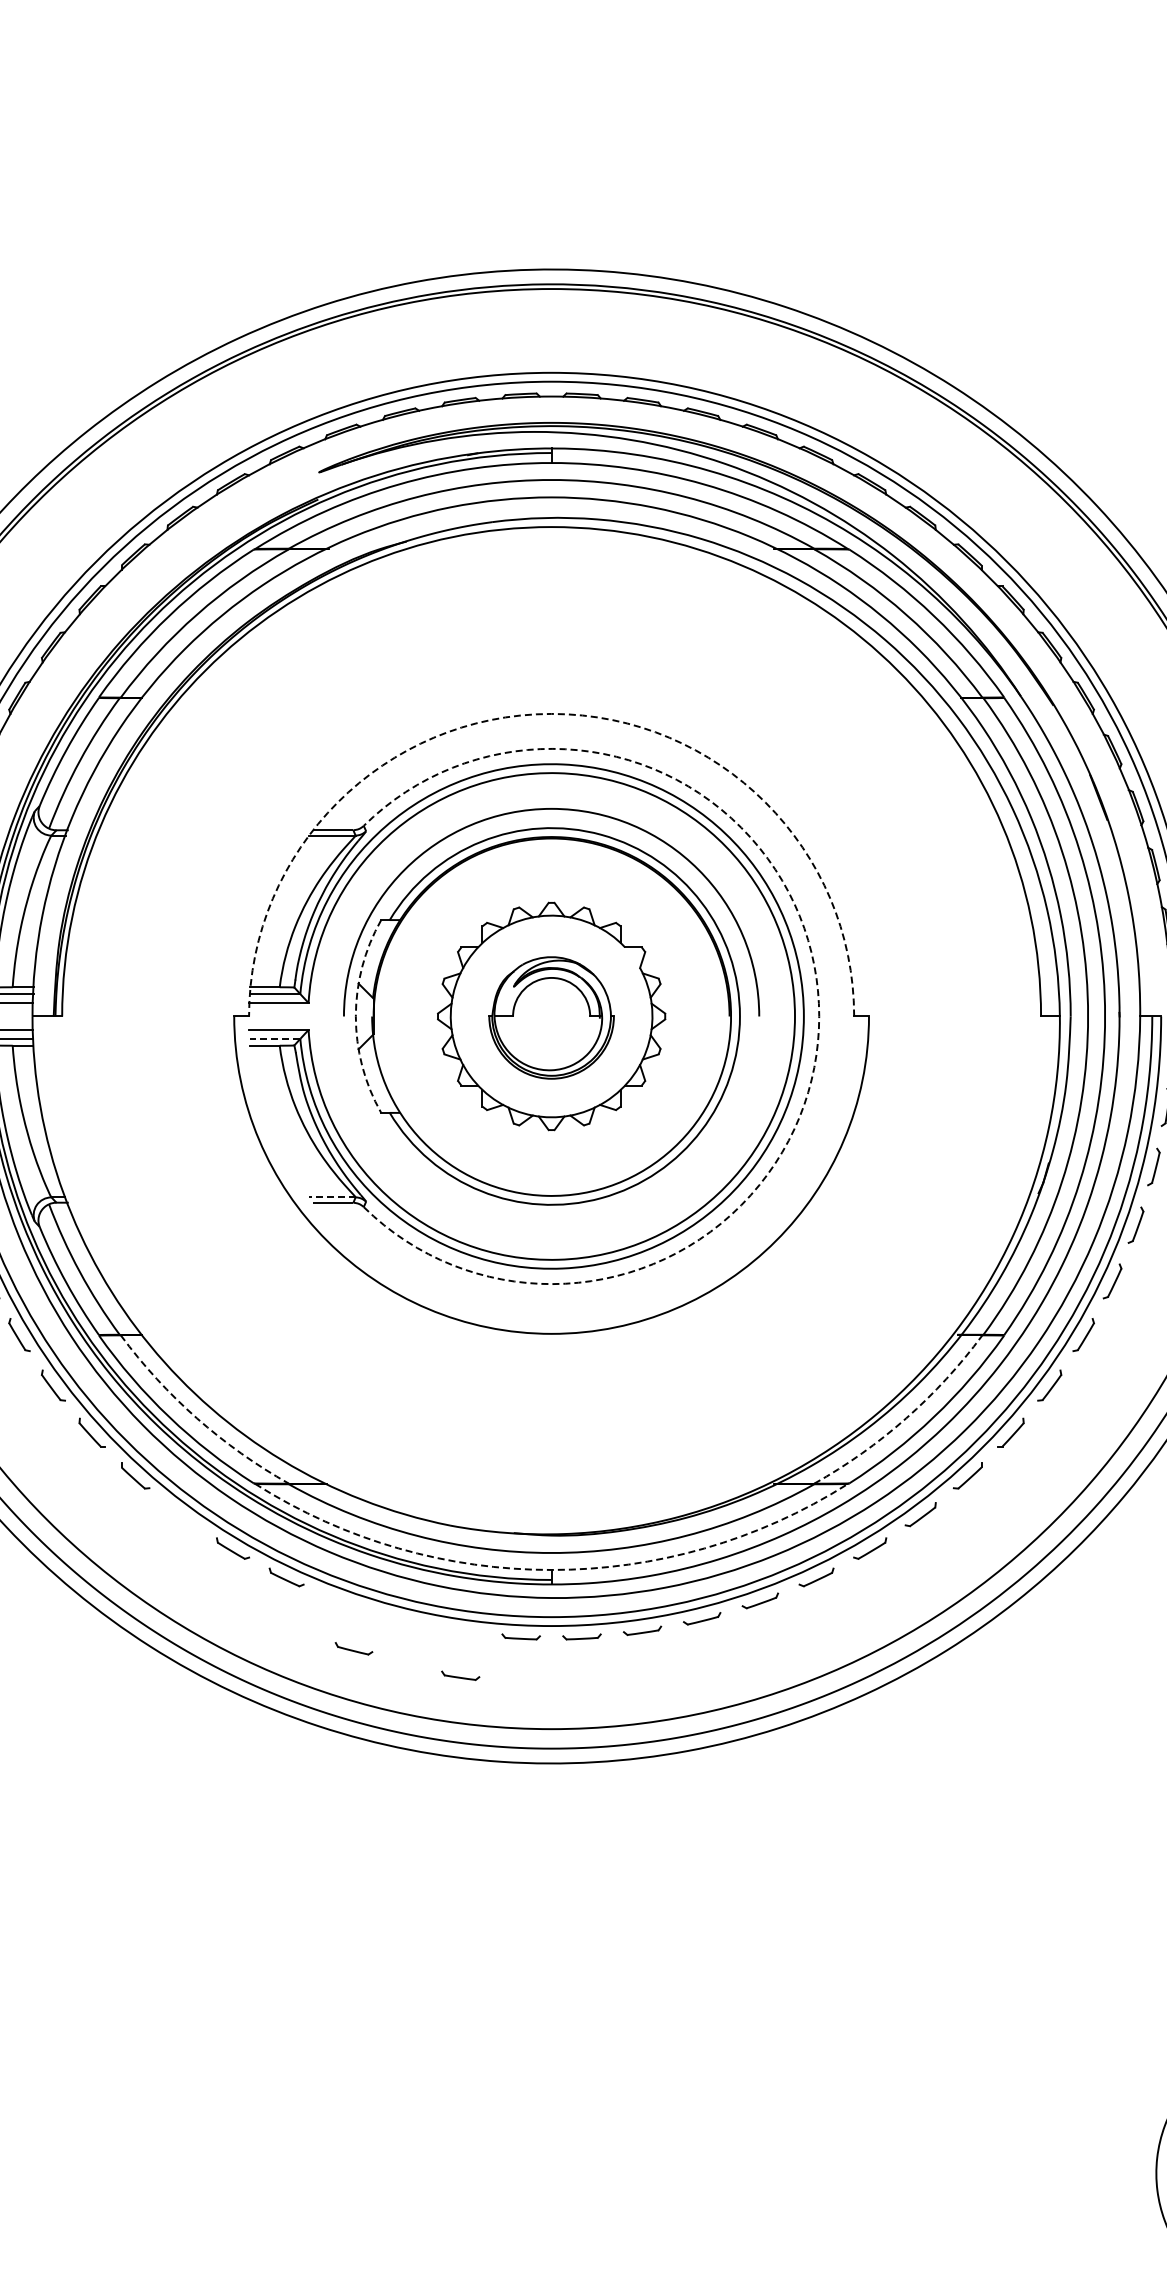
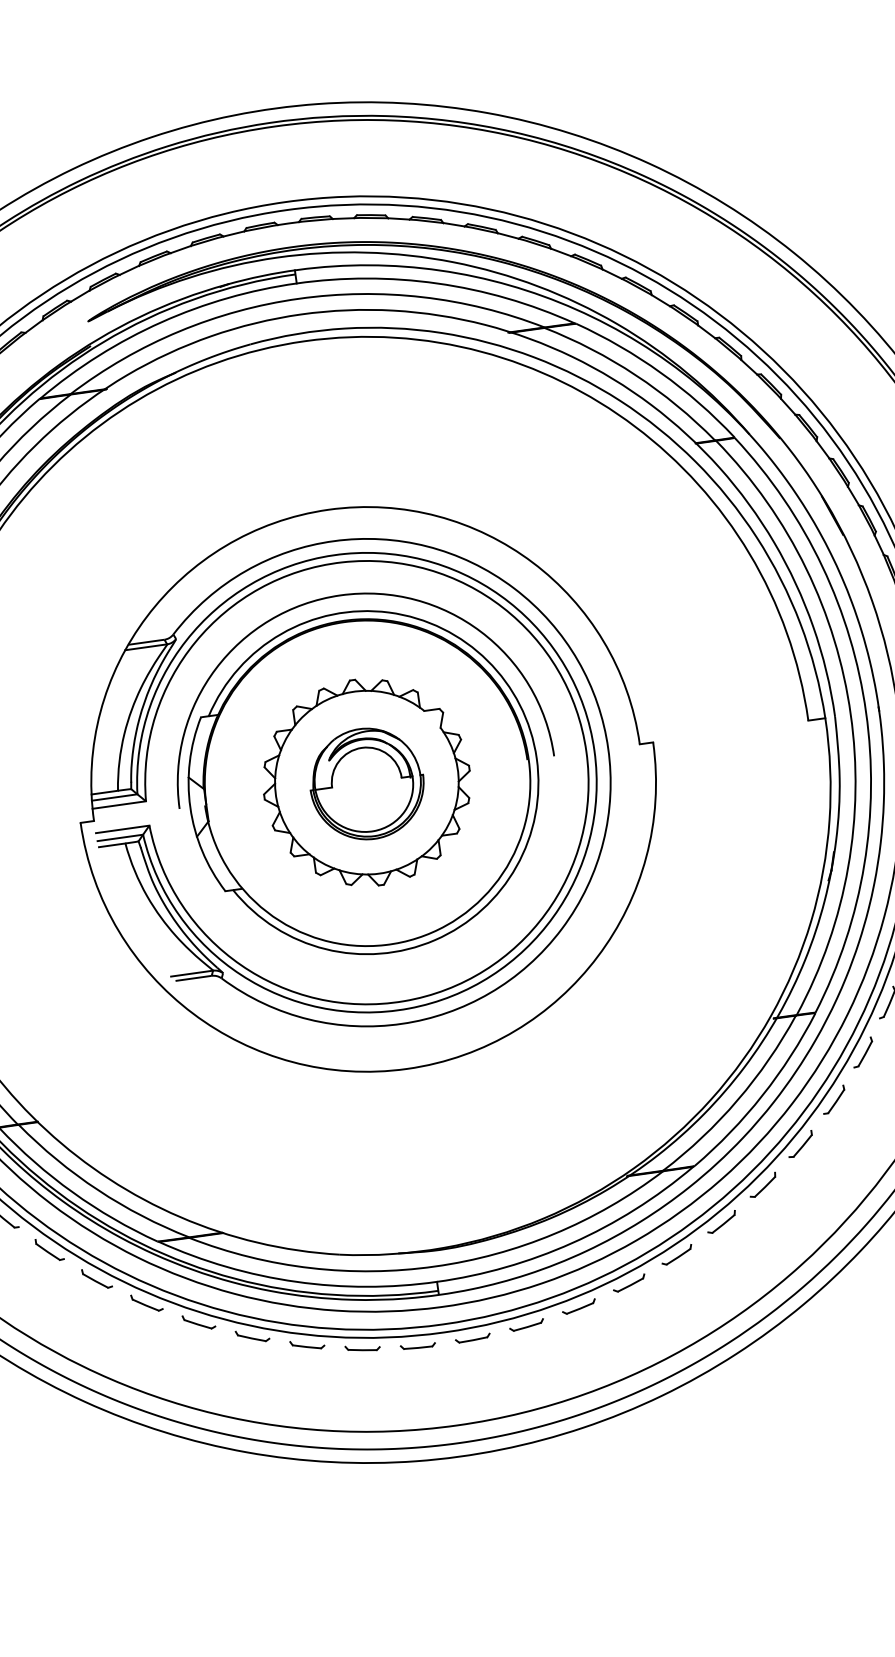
arc: (551, 713) -> (328, 509), dashed -> solid
arc: (355, 1016) -> (190, 807), dashed -> solid
arc: (819, 1016) -> (608, 748), dashed -> solid
line: (274, 1038) -> (119, 837), dashed -> solid
line: (331, 1197) -> (191, 973), dashed -> solid
arc: (197, 1418) -> (98, 1190), dashed -> solid
arc: (906, 1418) -> (737, 1100), dashed -> solid
part: (182, 1514) -> (97, 1278), added
arc: (551, 1569) -> (436, 1281), dashed -> solid
part: (342, 1600) -> (252, 1335), added
part: (353, 1648) -> (306, 1344), moved
part: (460, 1675) -> (362, 1348), moved

